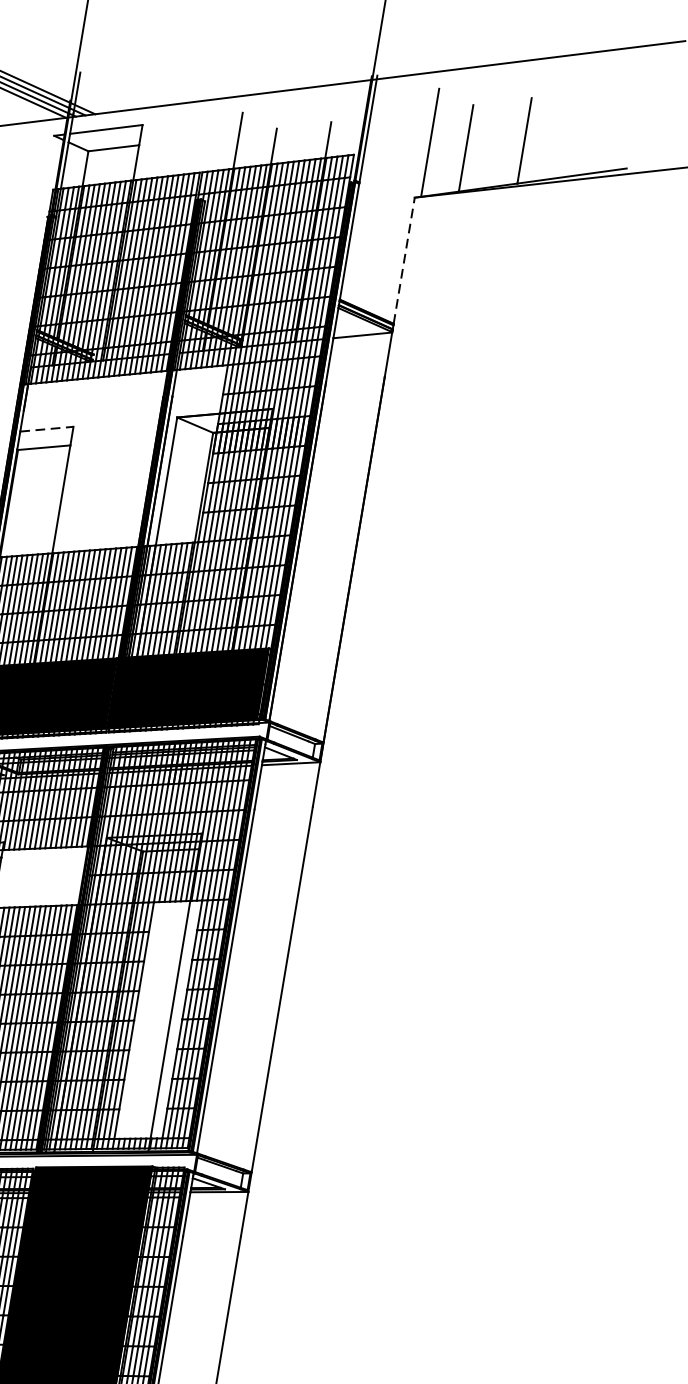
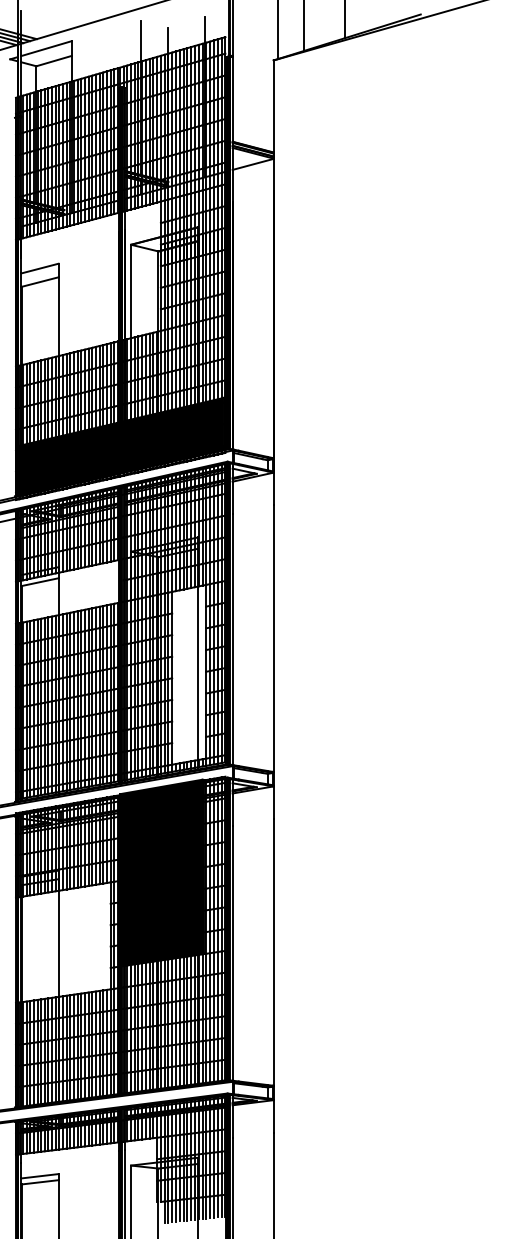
line: (404, 259) -> (273, 105), dashed -> solid
line: (47, 429) -> (40, 268), dashed -> solid

